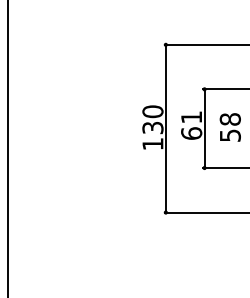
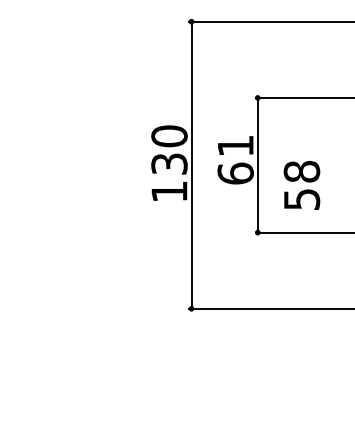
text: (229, 127) -> (300, 185), moved

